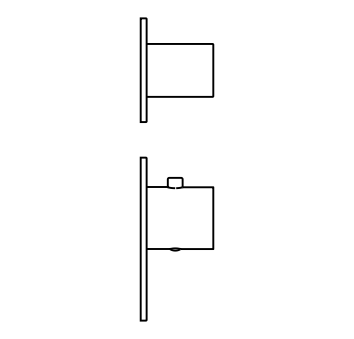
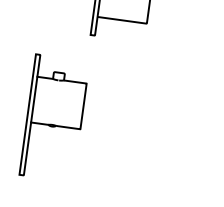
part: (176, 238) -> (54, 117), moved

